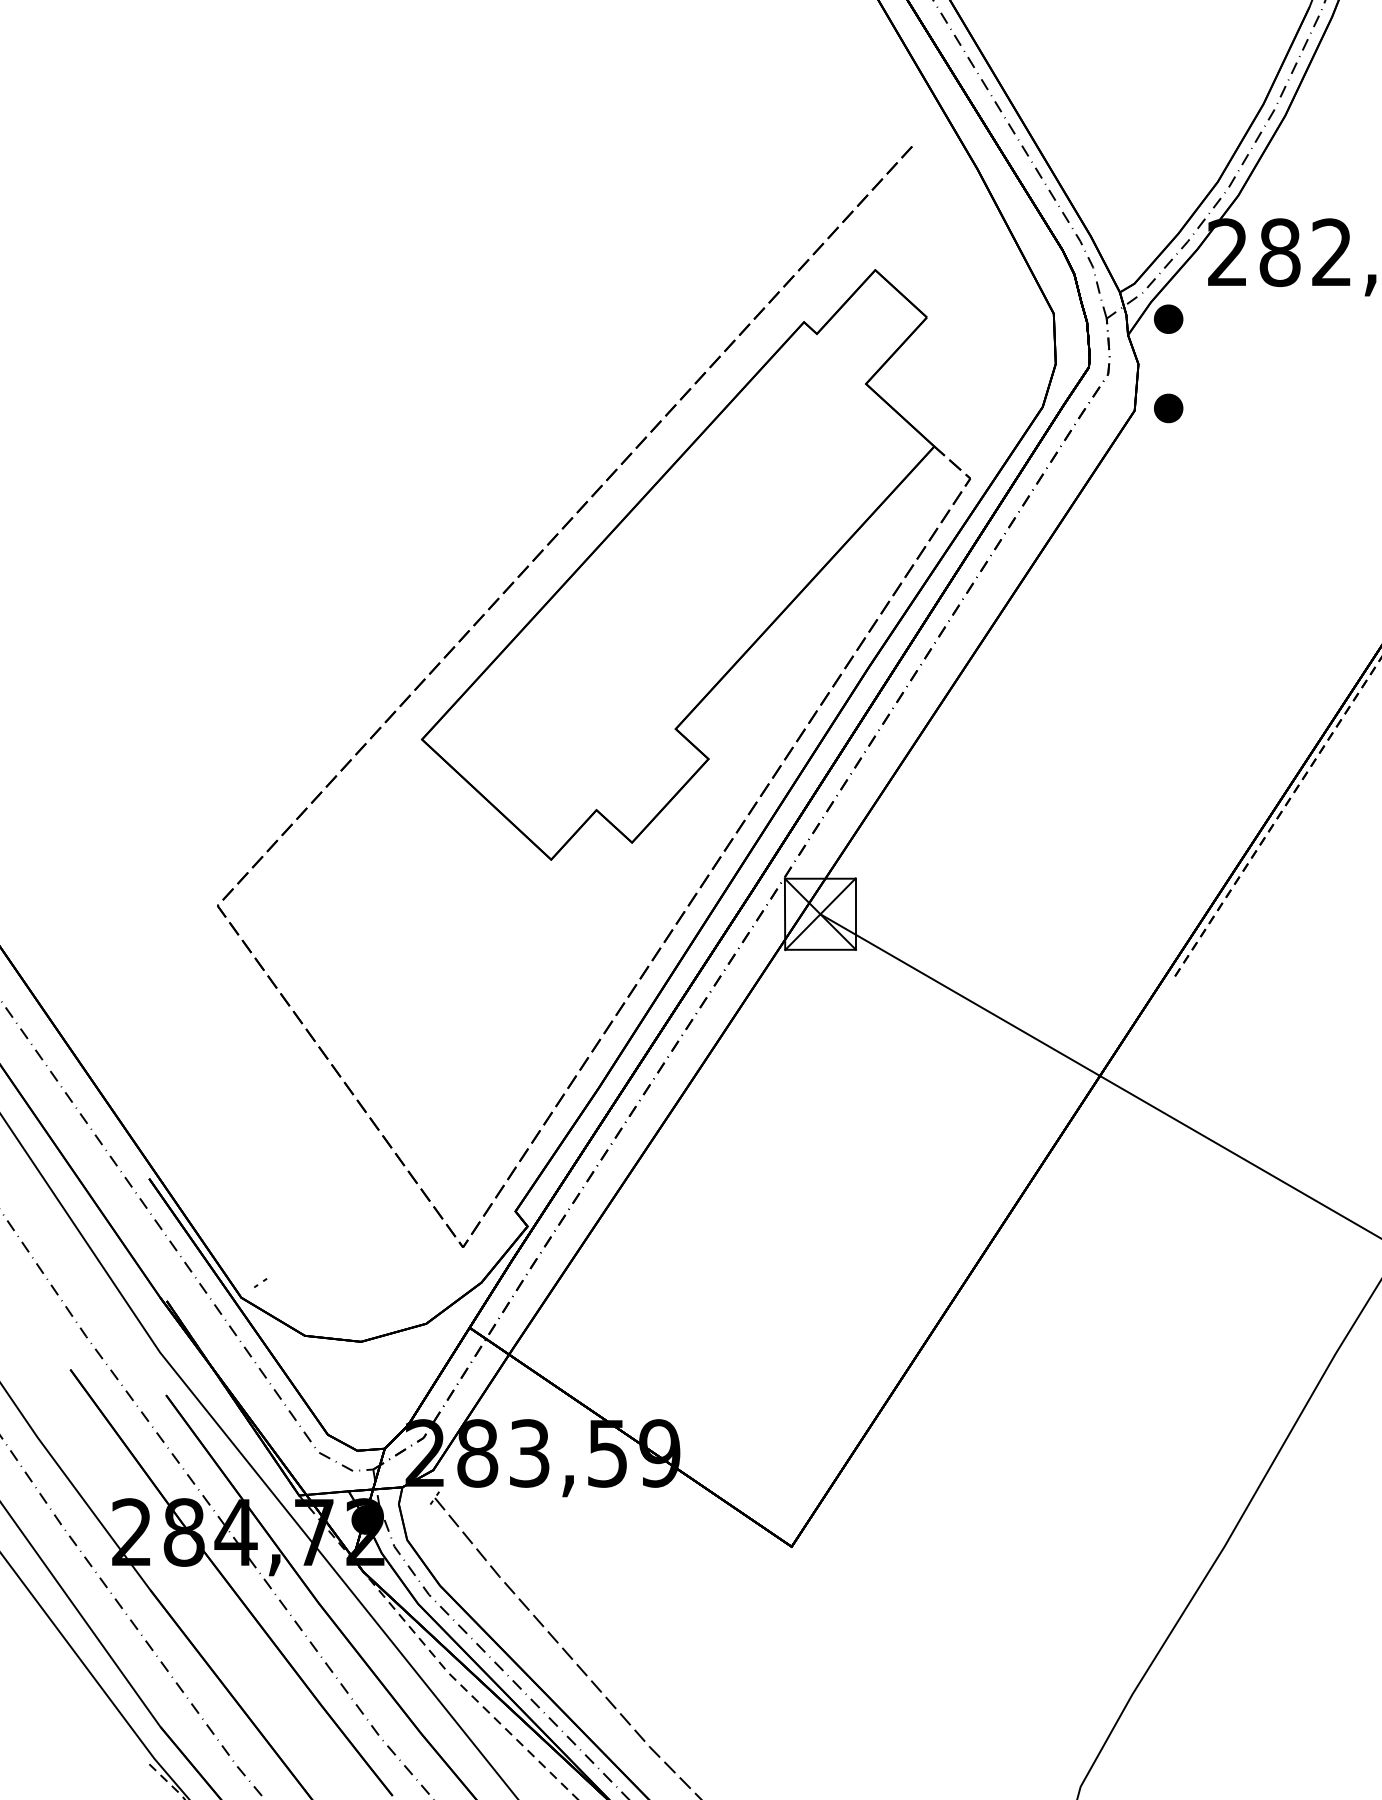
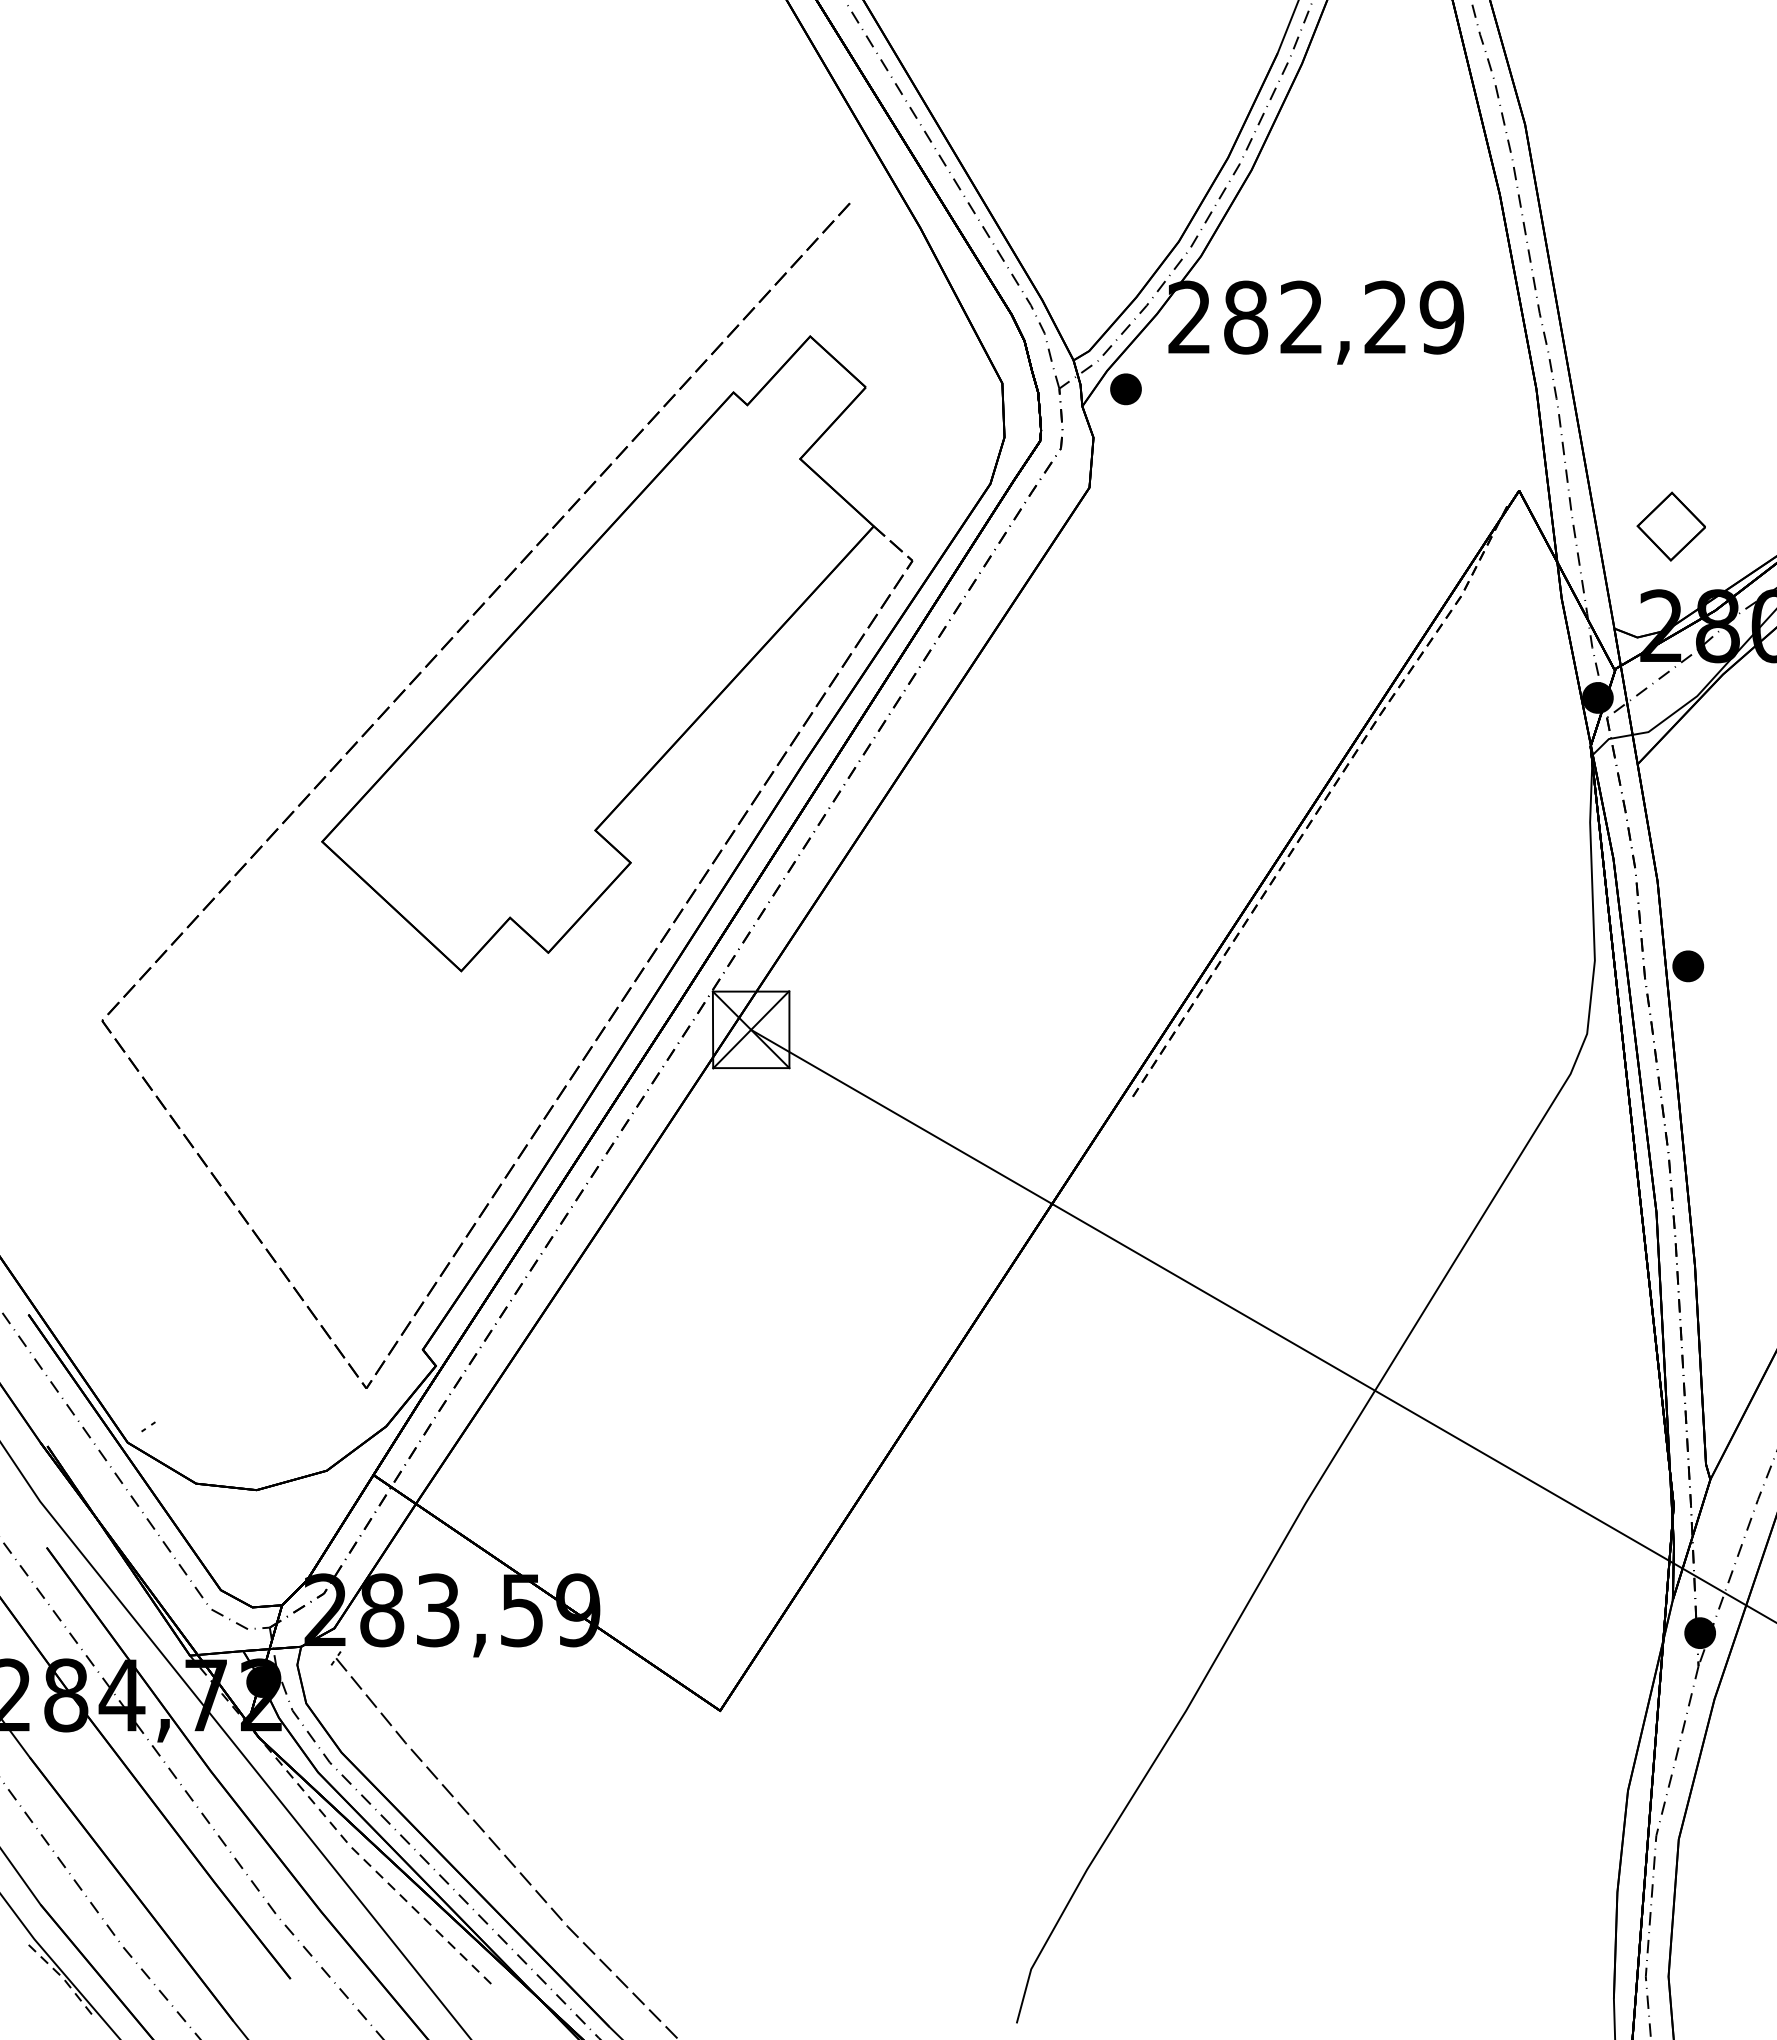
part: (1168, 408) -> (1125, 485), removed

